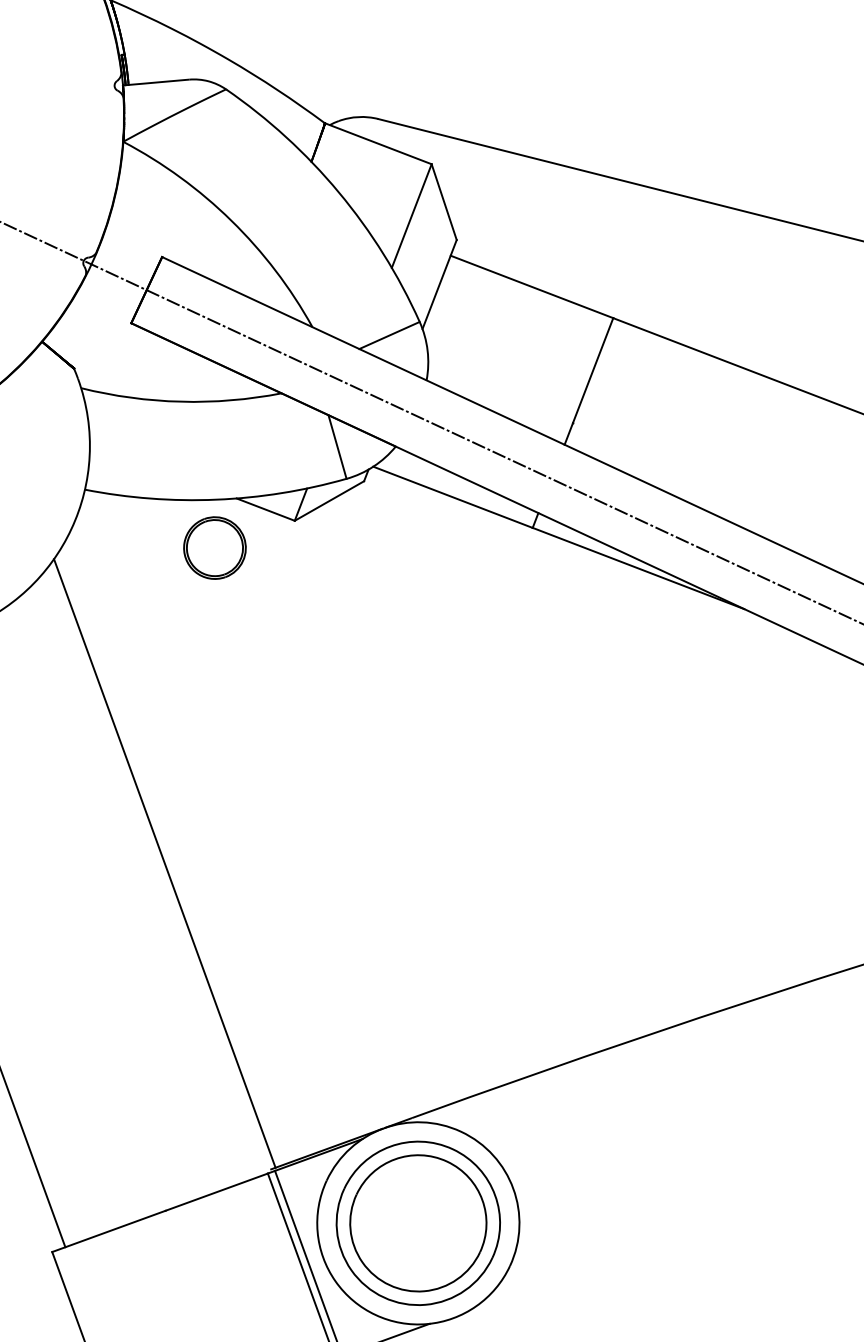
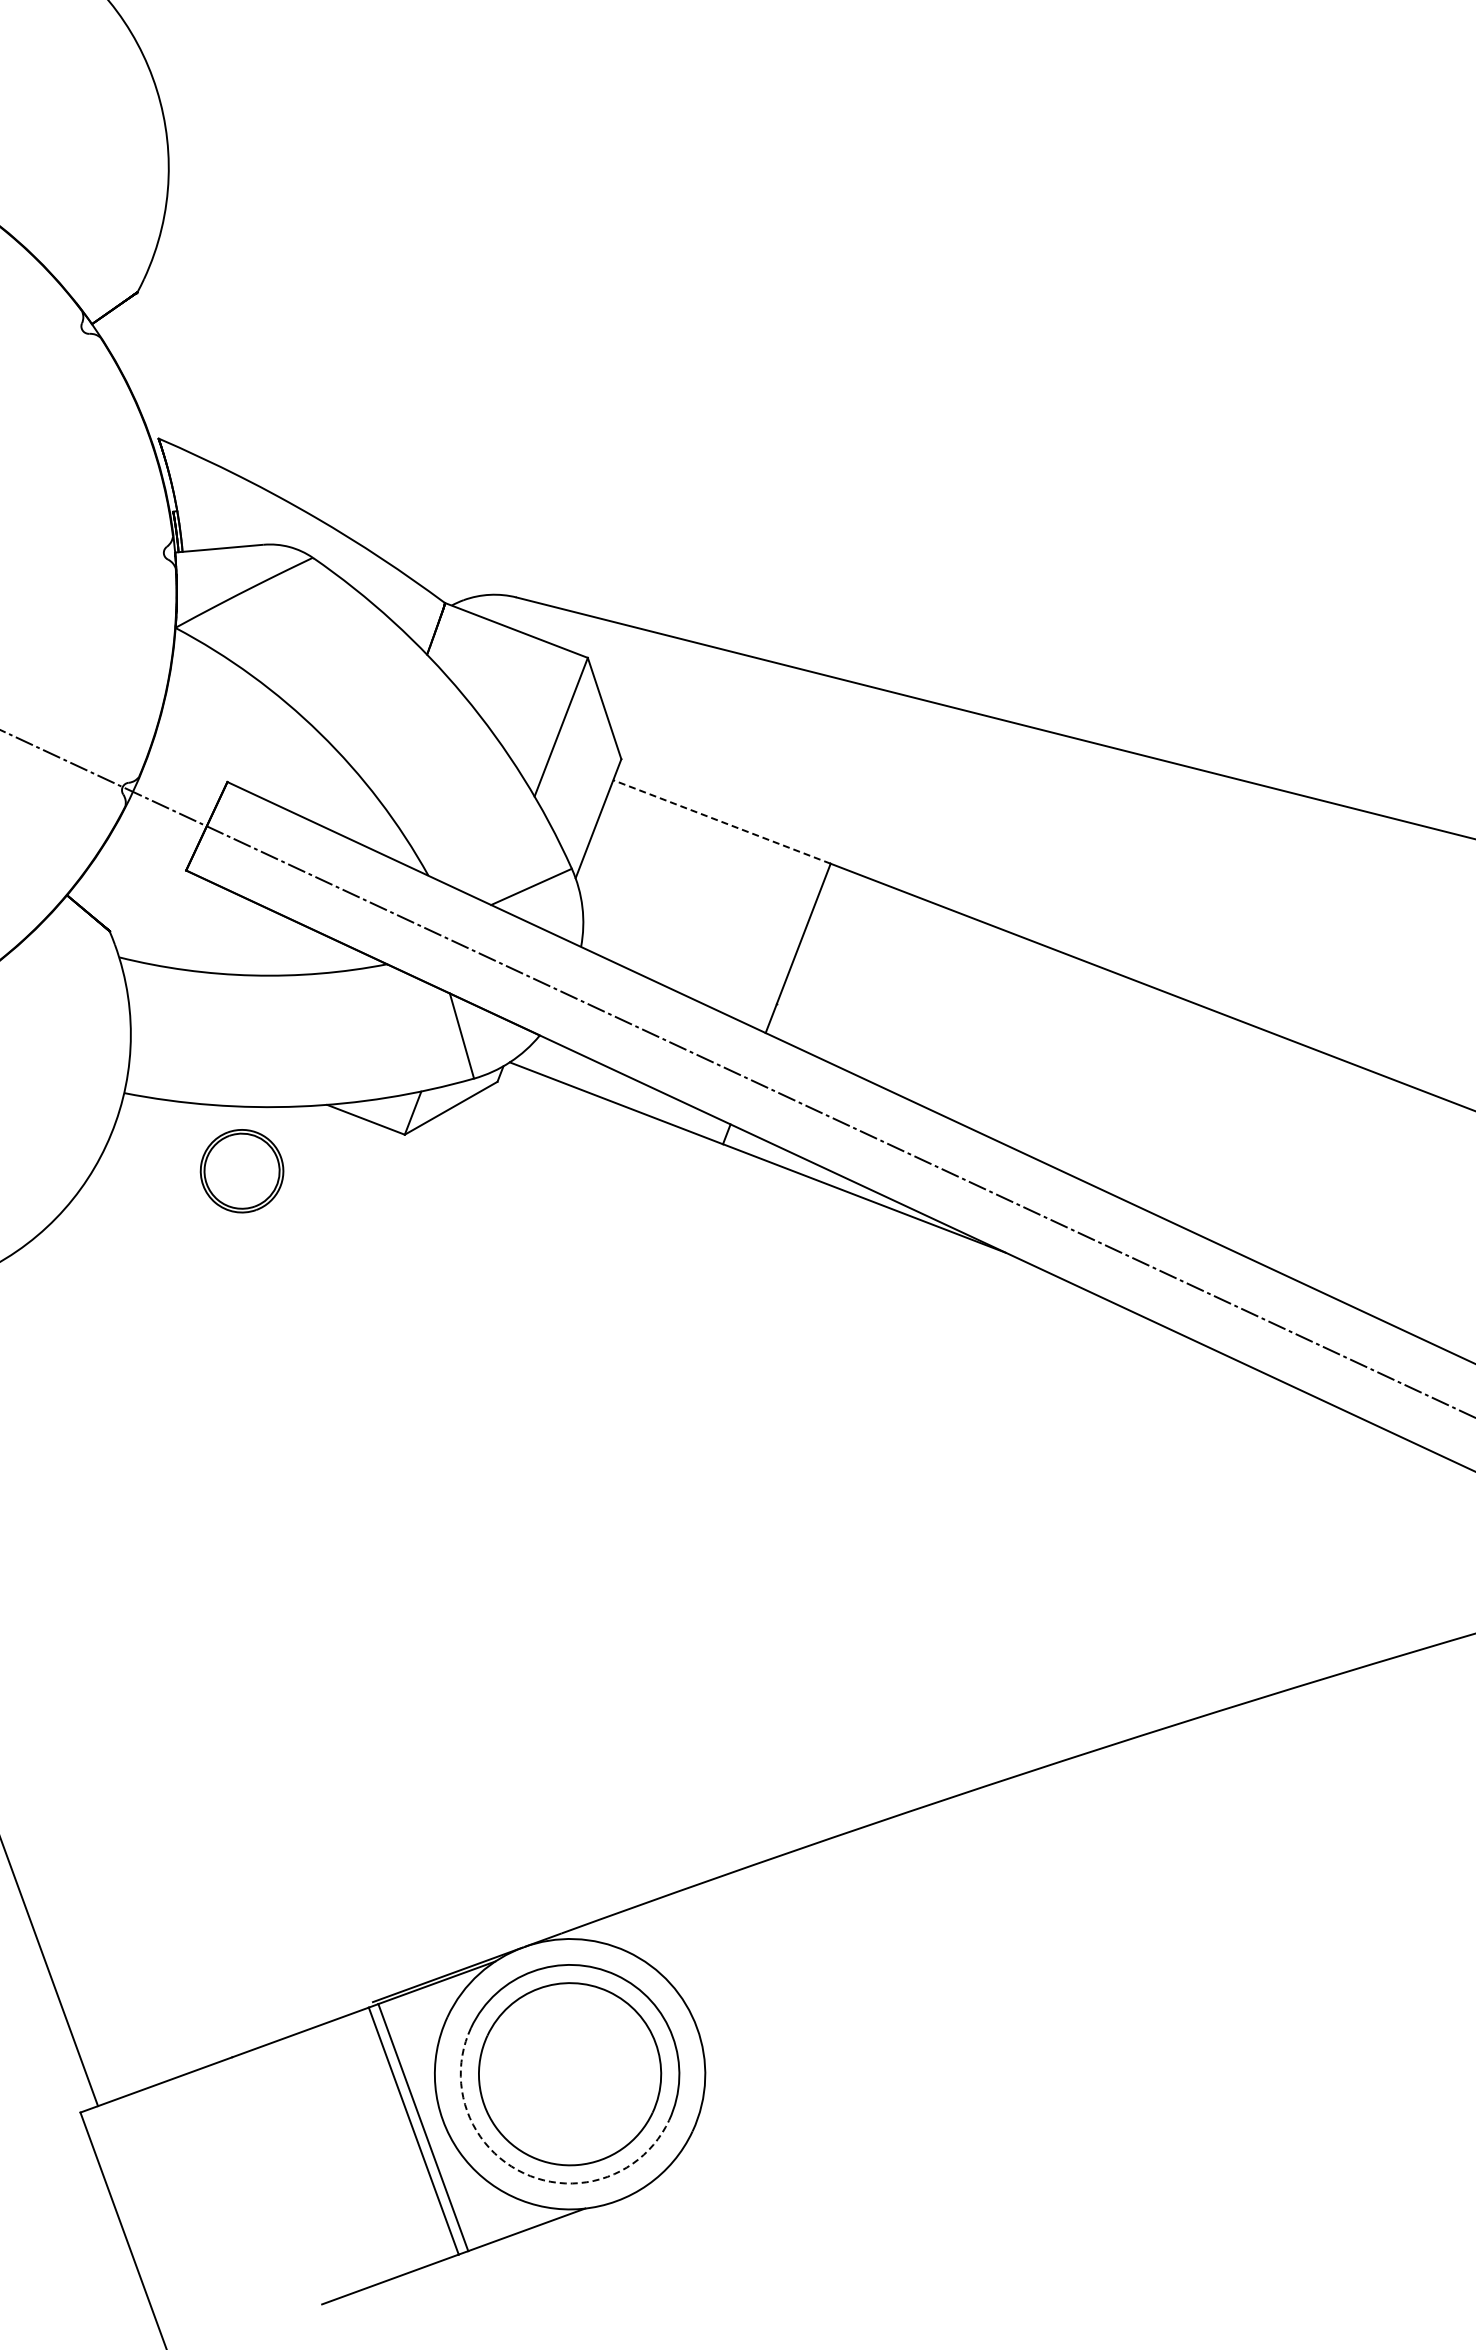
line: (531, 286) -> (721, 821), solid -> dashed
part: (214, 548) -> (241, 1171), moved
line: (164, 863) -> (230, 1592), removed
arc: (383, 1297) -> (523, 2173), solid -> dashed

